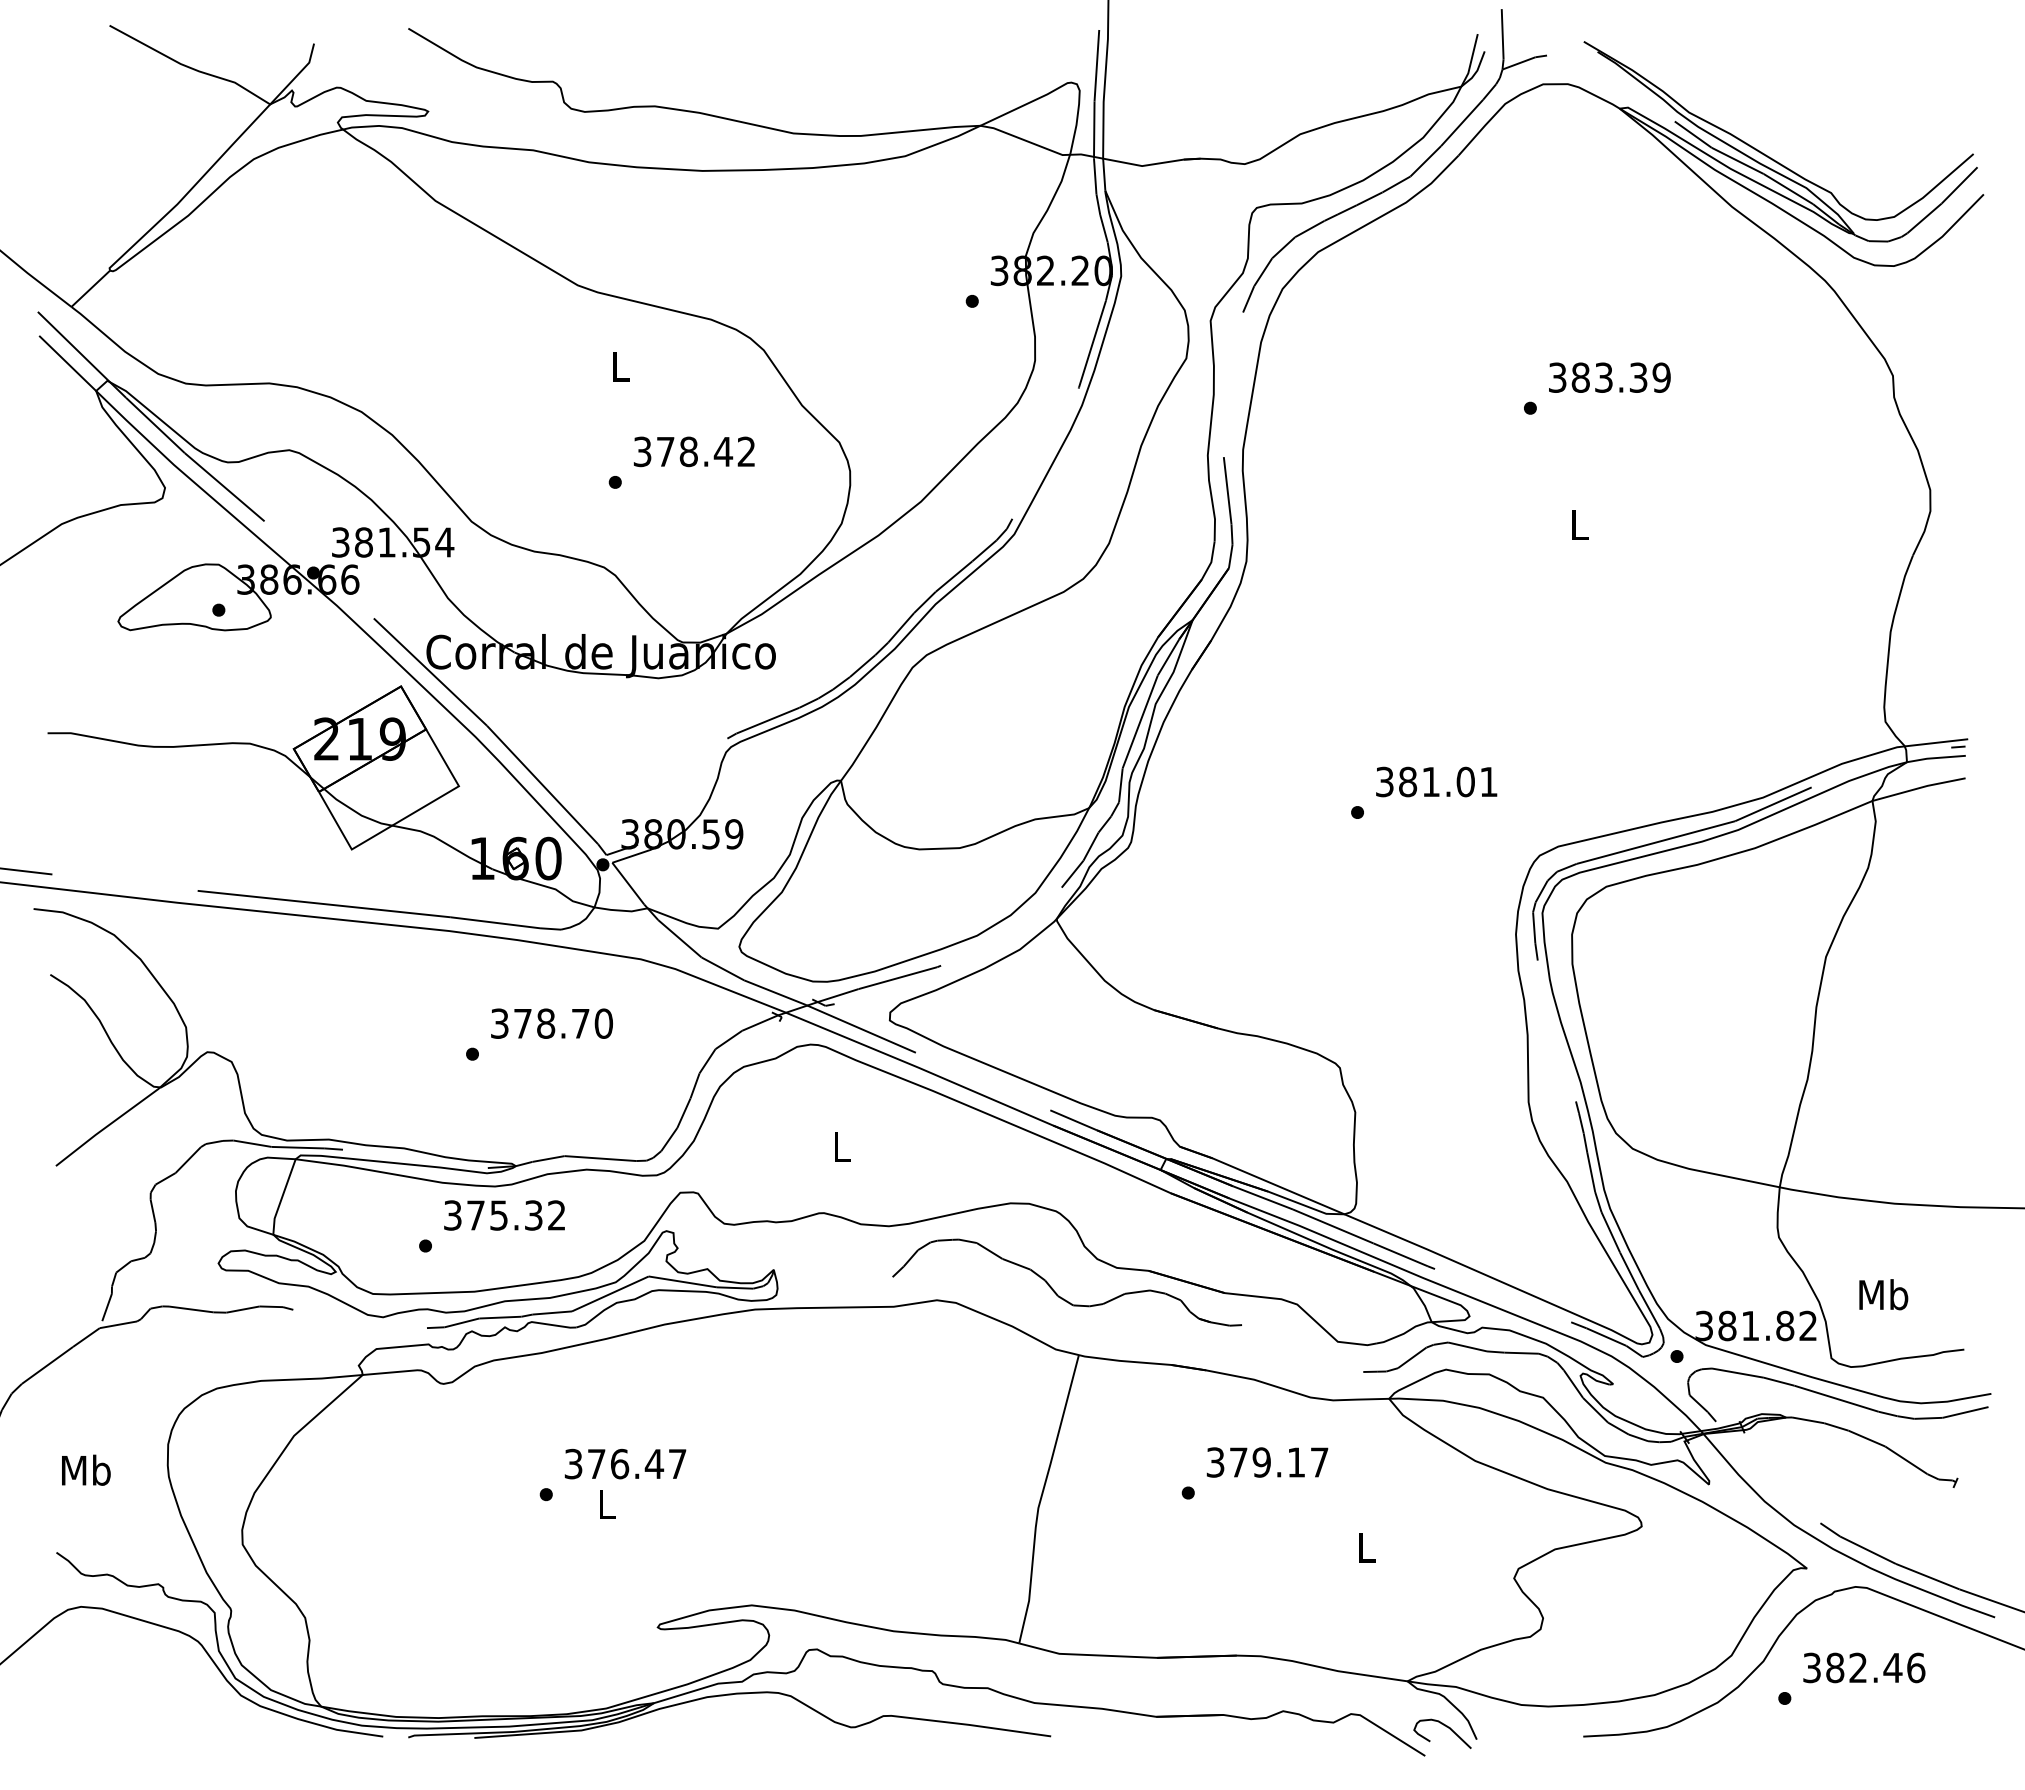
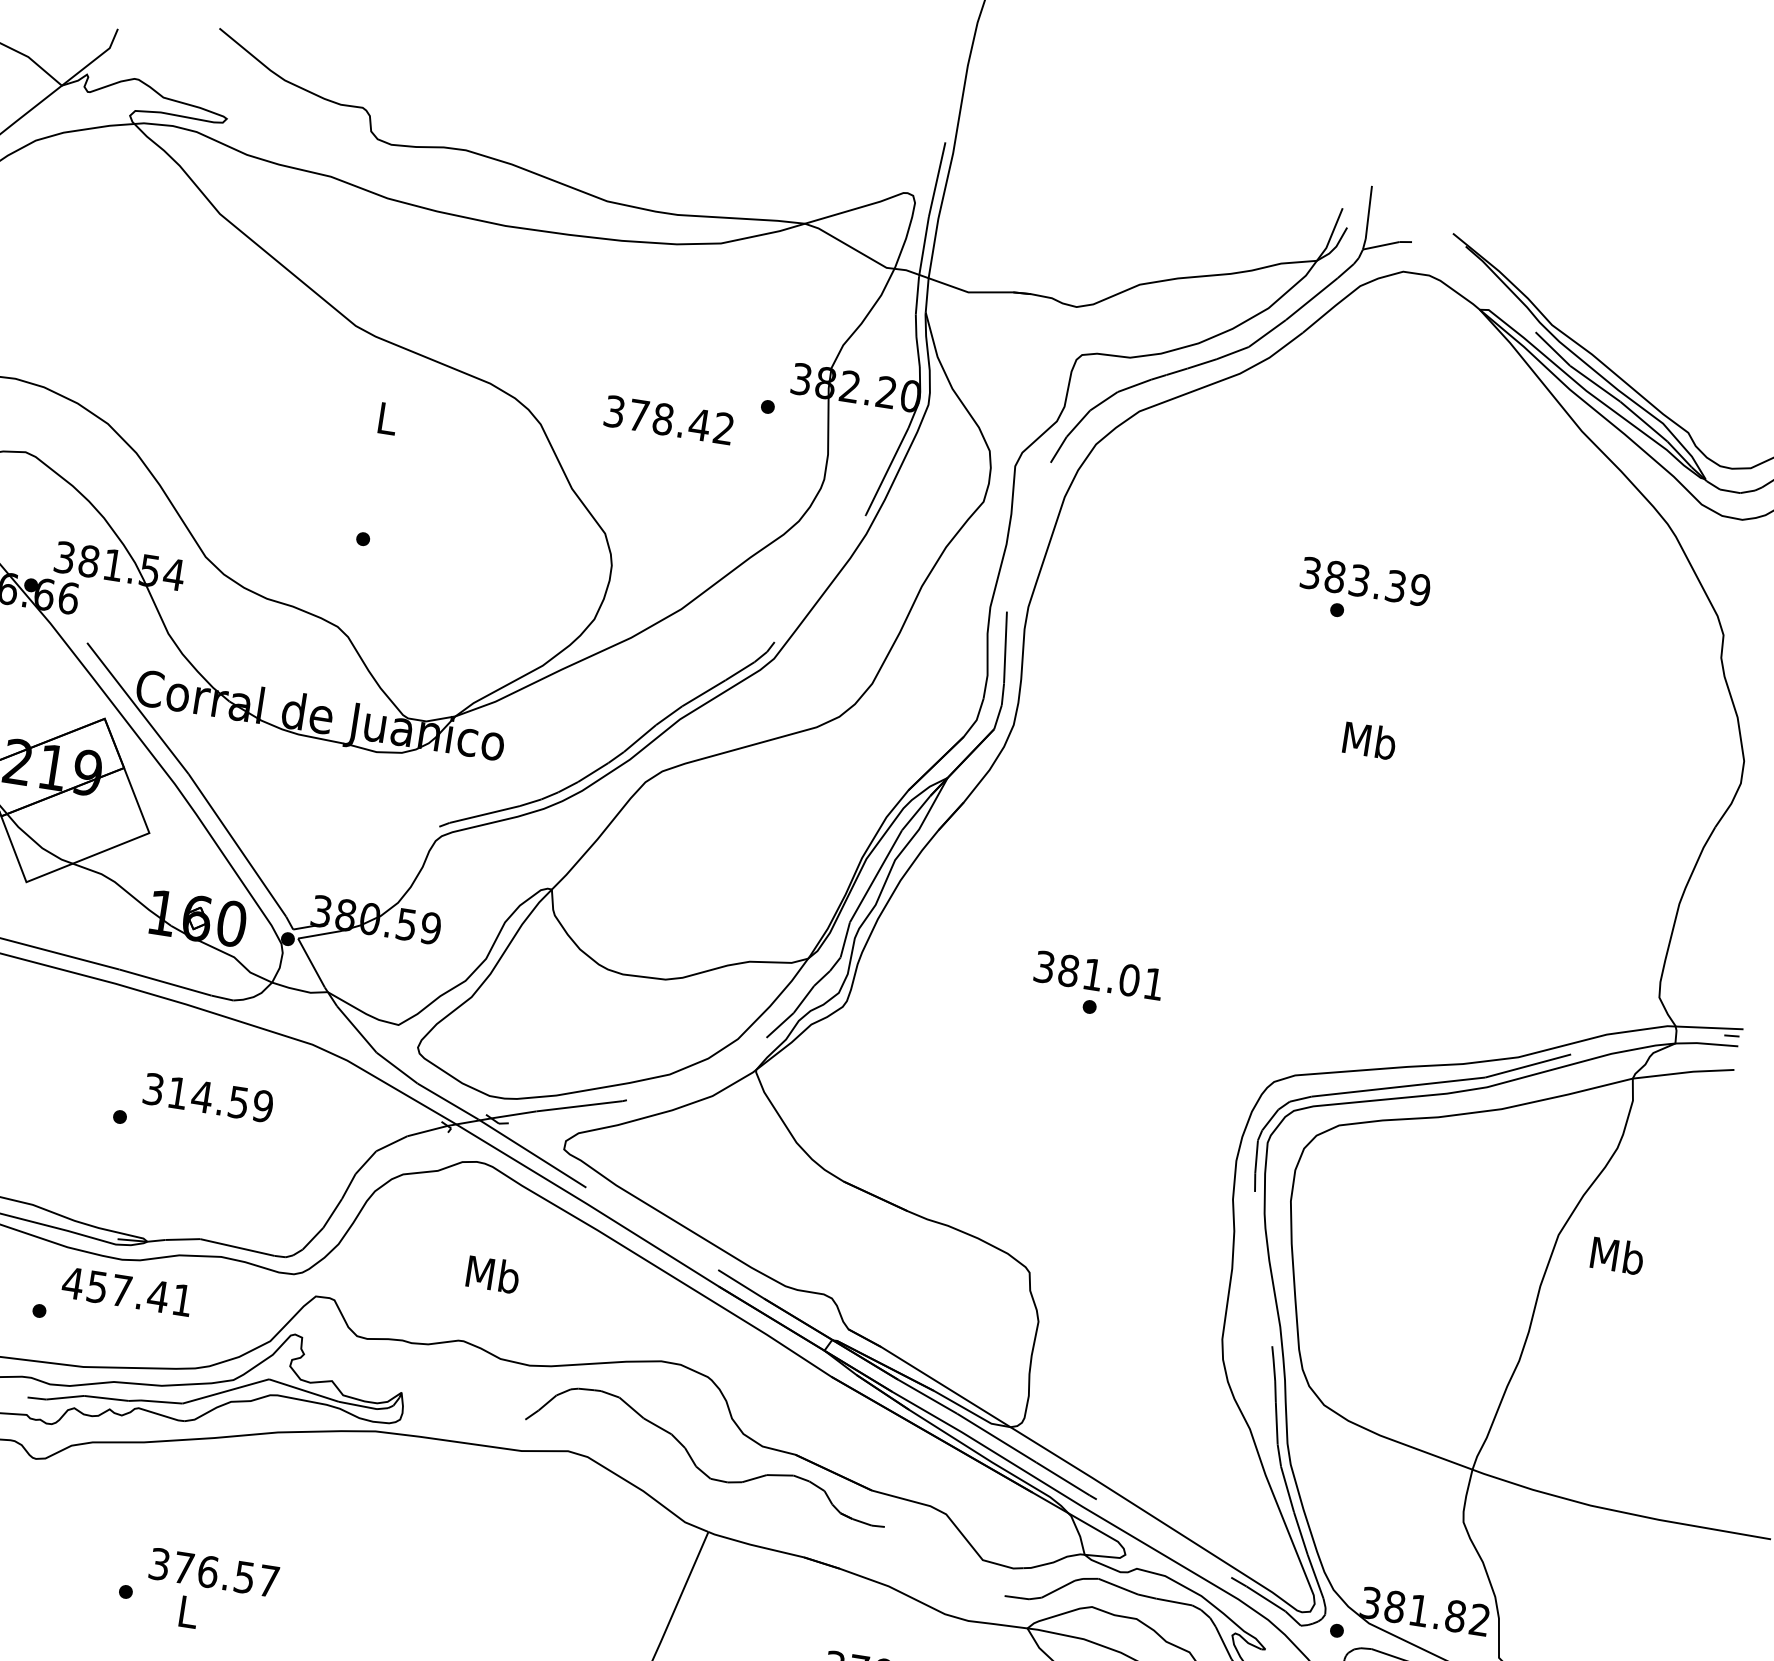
text: (1609, 377) -> (1365, 581), moved
text: (693, 451) -> (668, 419), moved
text: (1579, 524) -> (1369, 740), L -> Mb
text: (1436, 781) -> (1098, 975), moved
text: (563, 1023) -> (220, 1099), 378.70 -> 314.59
text: (841, 1146) -> (492, 1274), L -> Mb
text: (504, 1215) -> (127, 1291), 375.32 -> 457.41
text: (1883, 1294) -> (1617, 1255), moved
text: (654, 1464) -> (244, 1577), 376.47 -> 376.57

